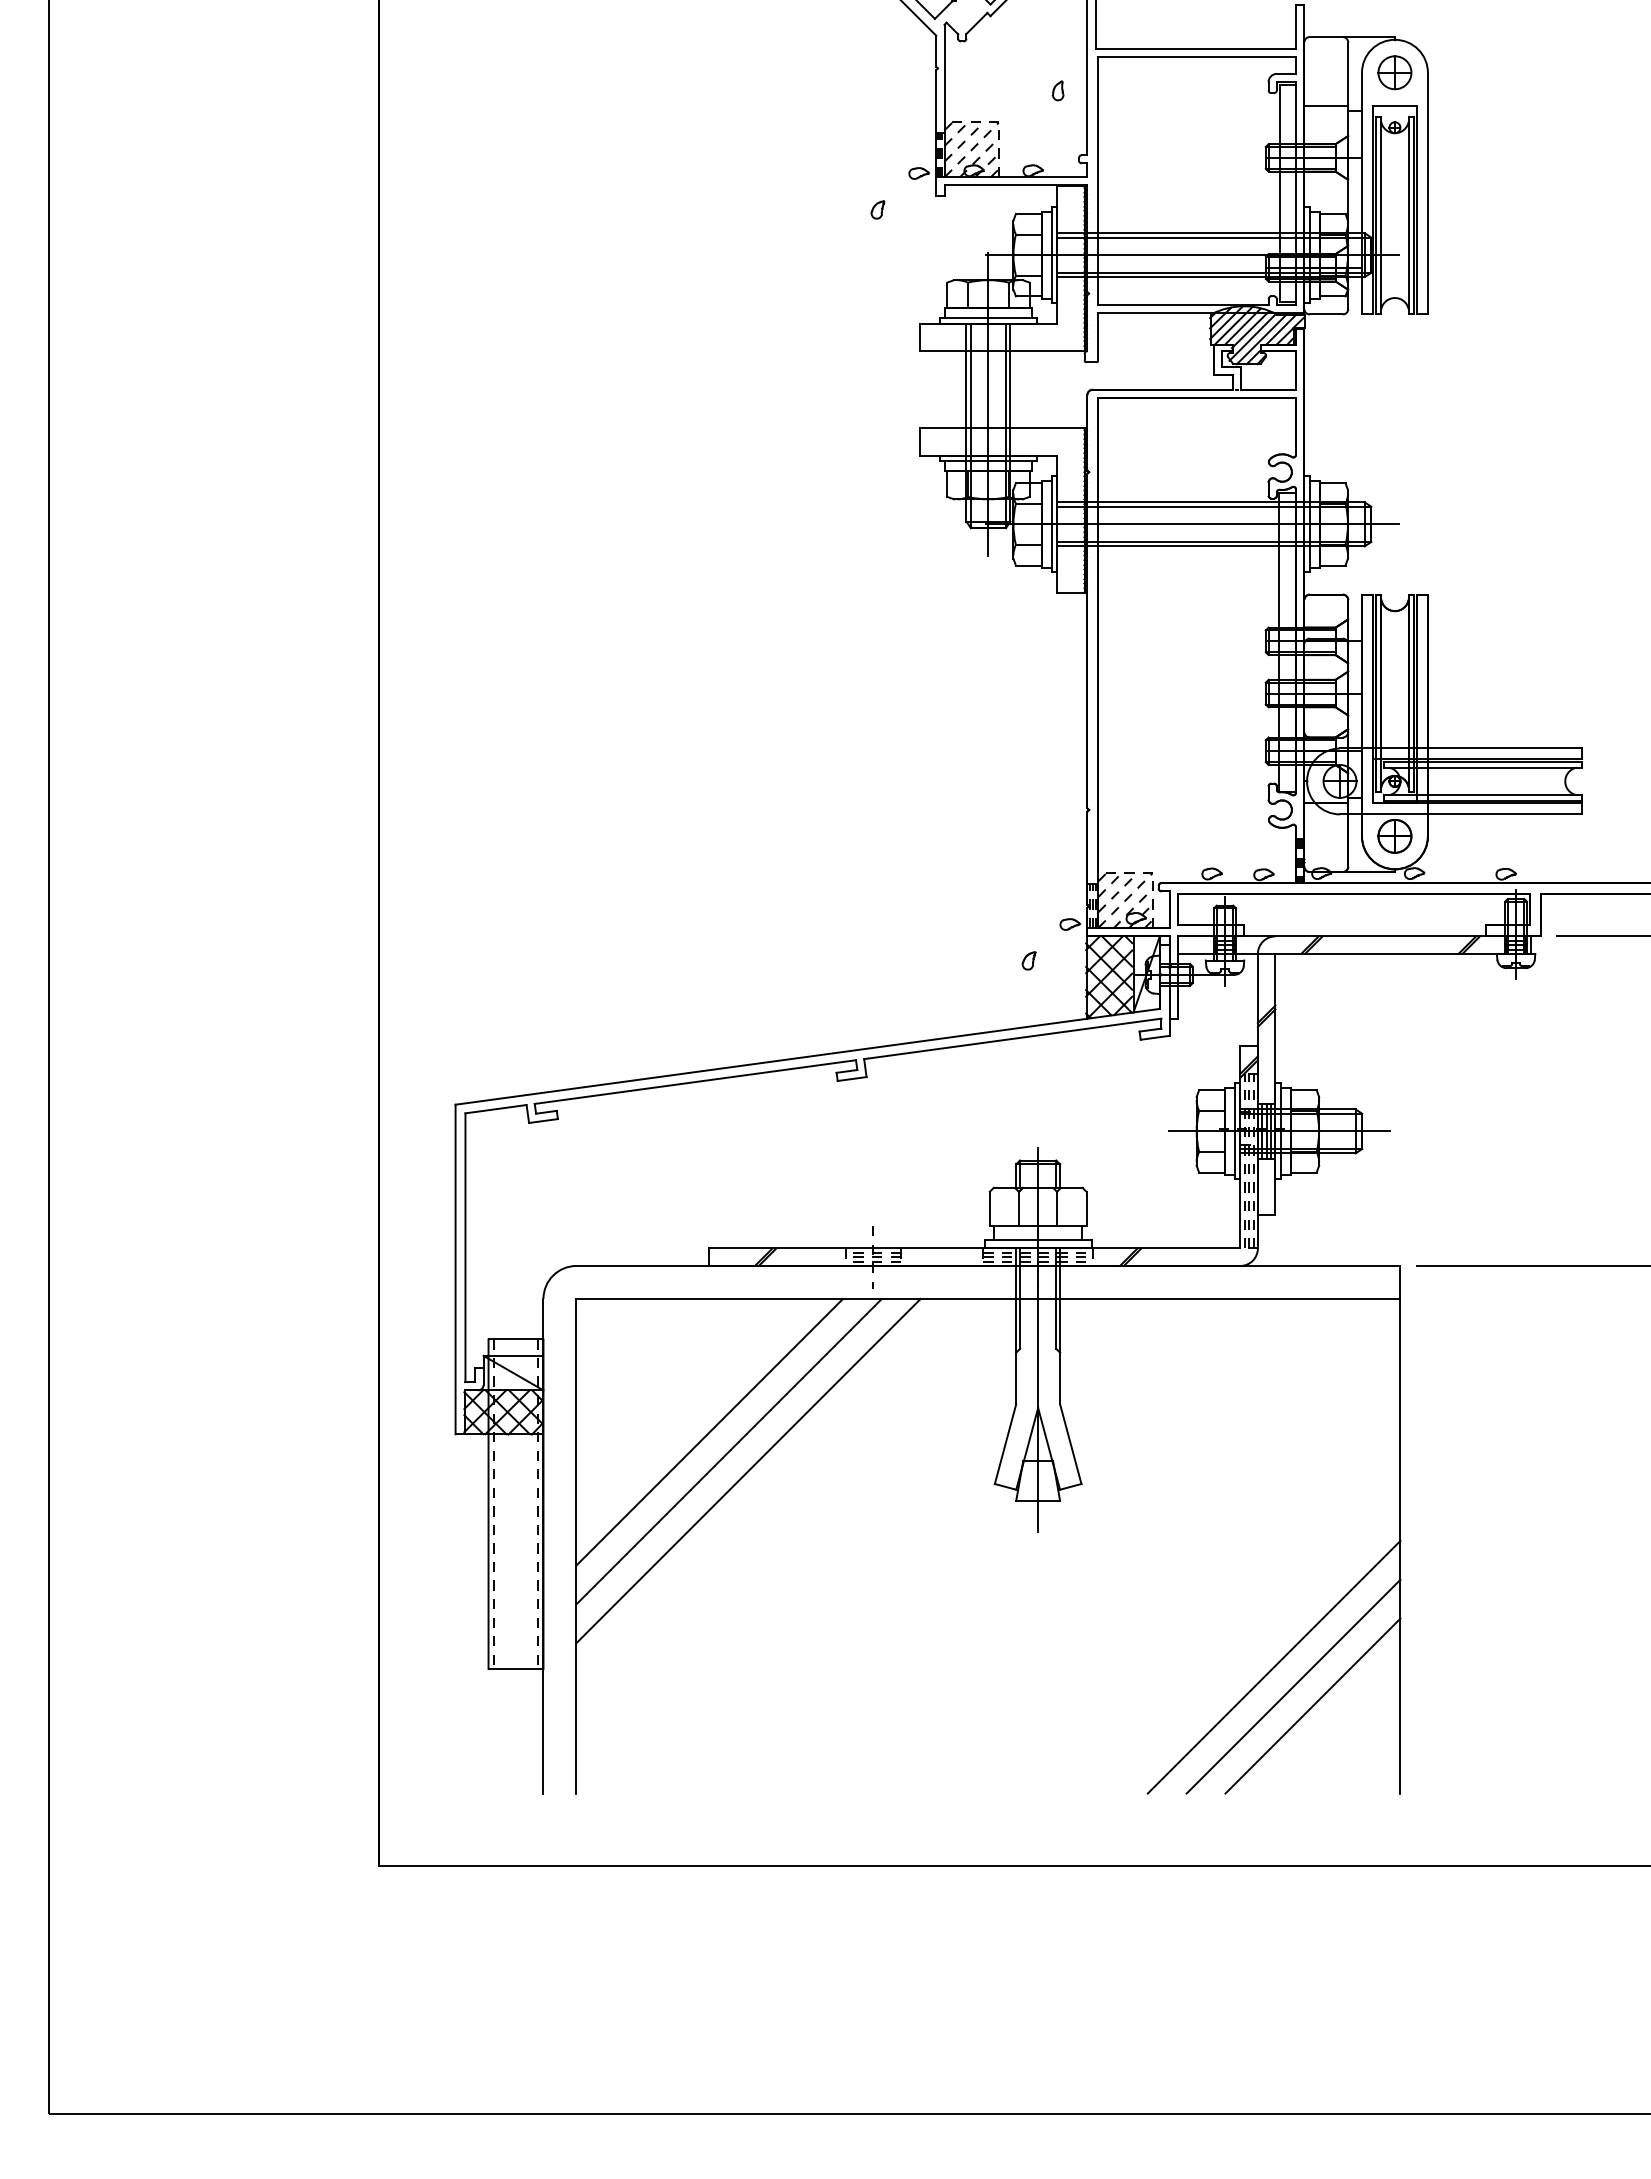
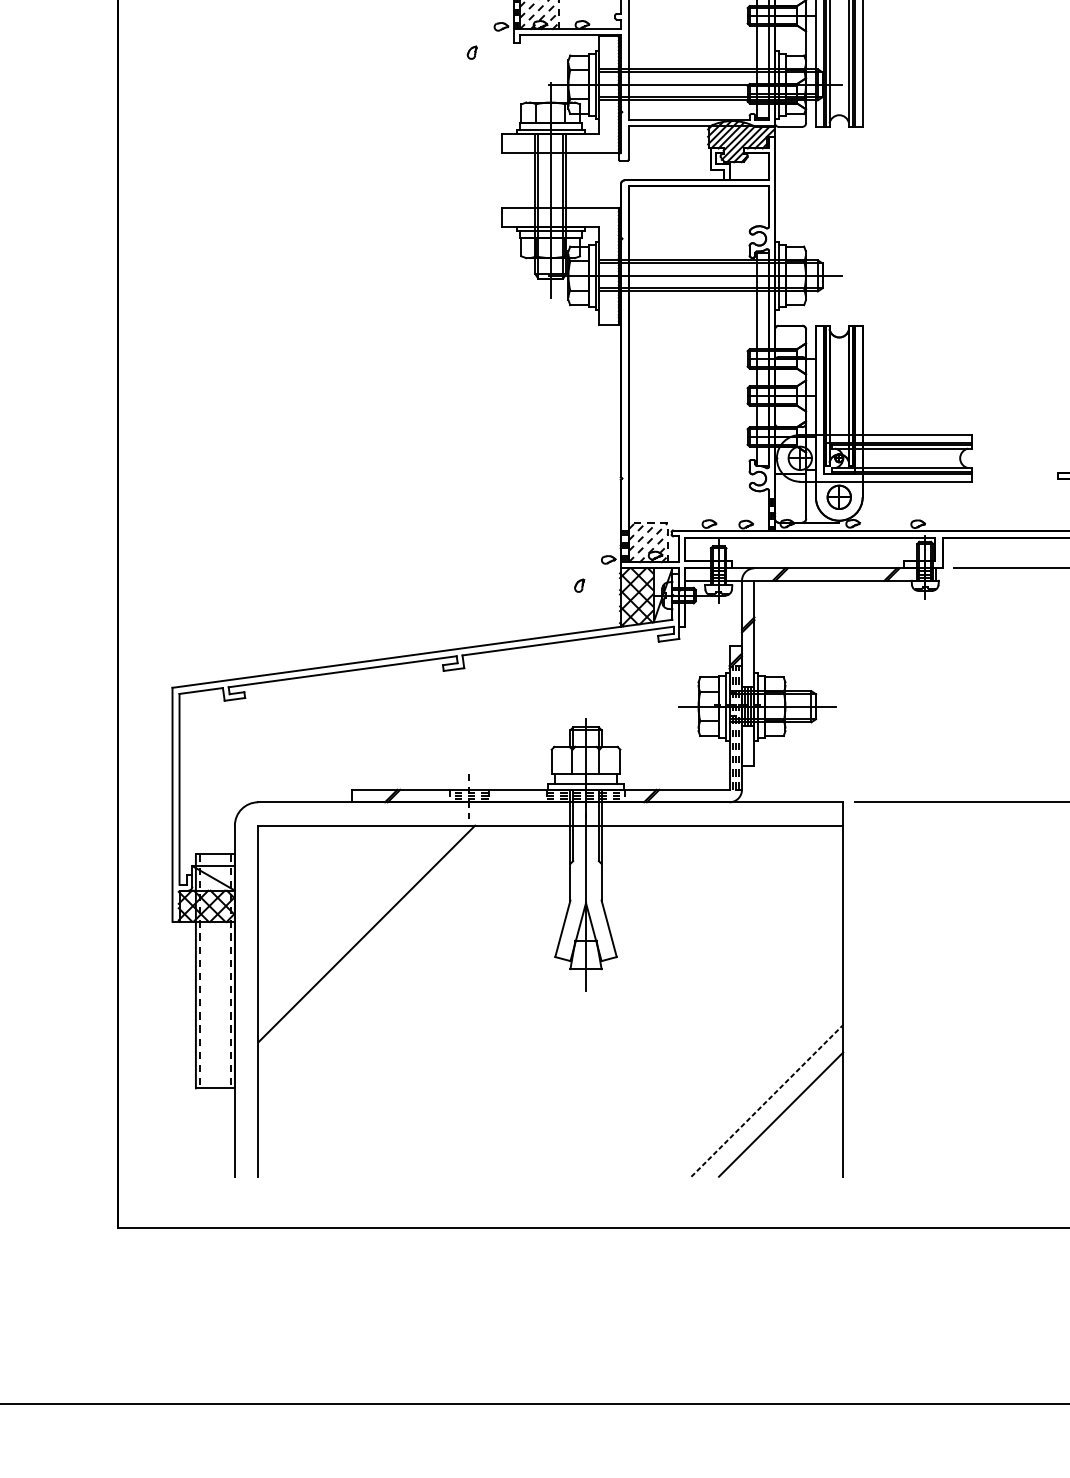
line: (709, 1431) -> (352, 919), removed
line: (748, 1470) -> (380, 947), removed
line: (1273, 1666) -> (753, 1086), removed
line: (1293, 1686) -> (767, 1100), solid -> dashed

